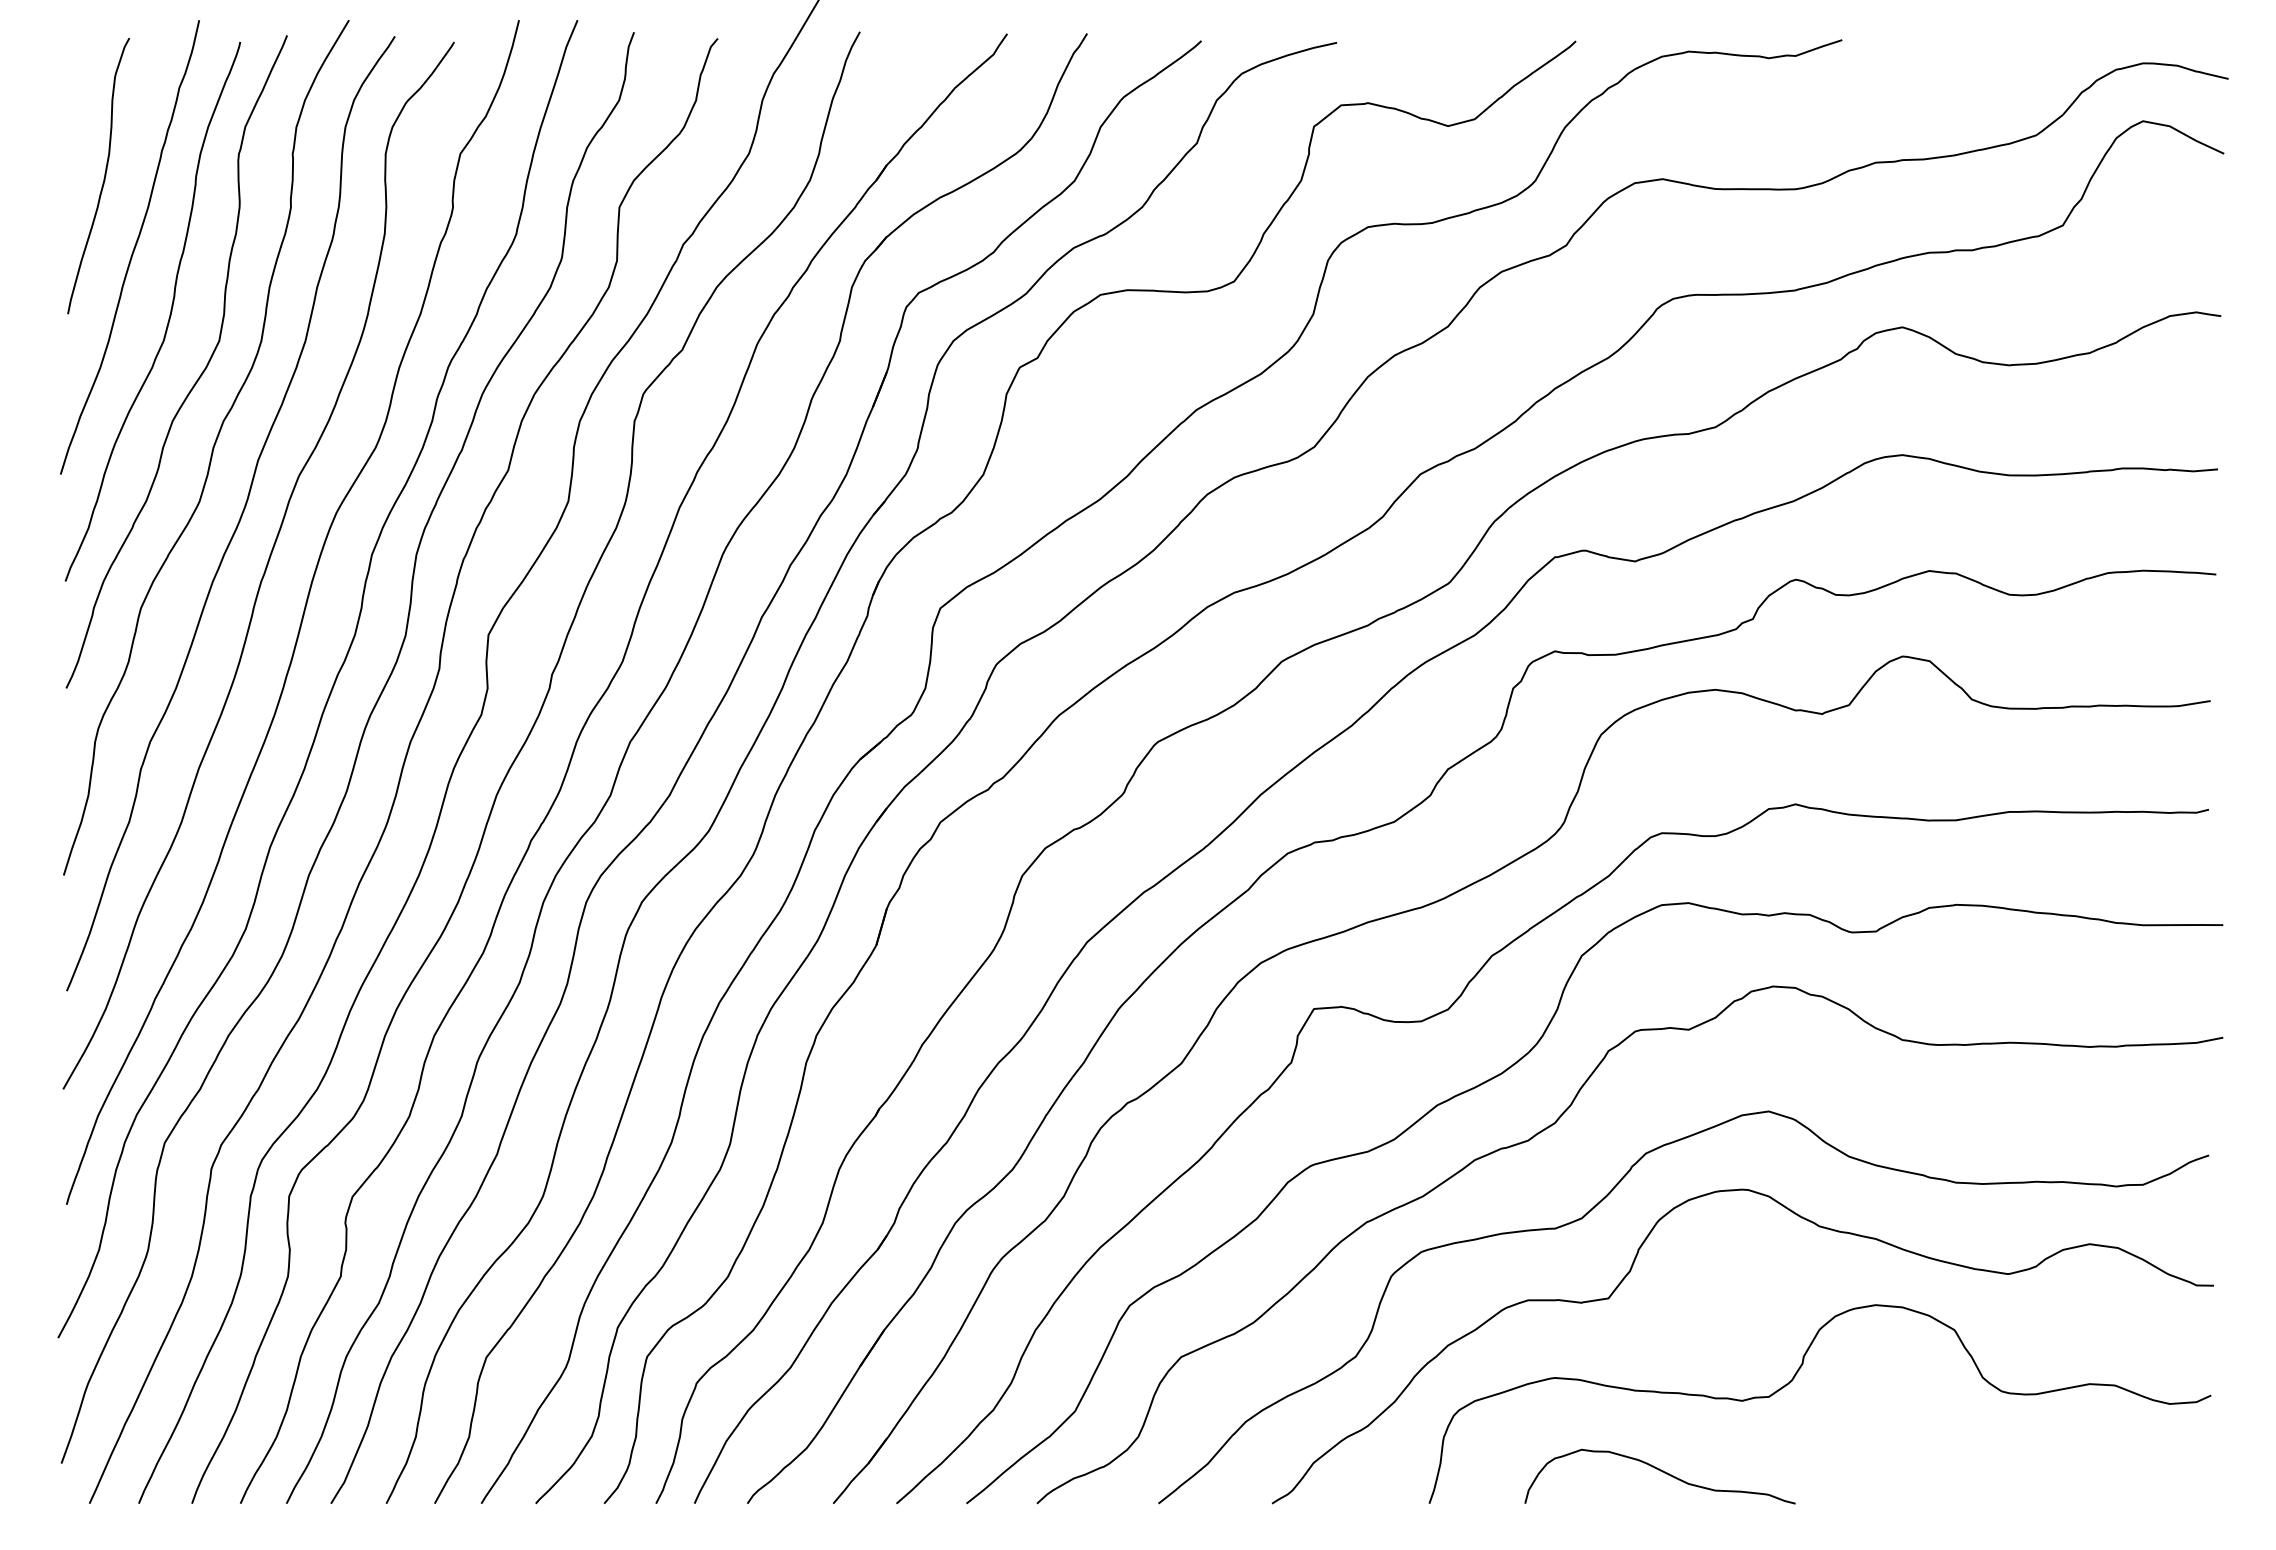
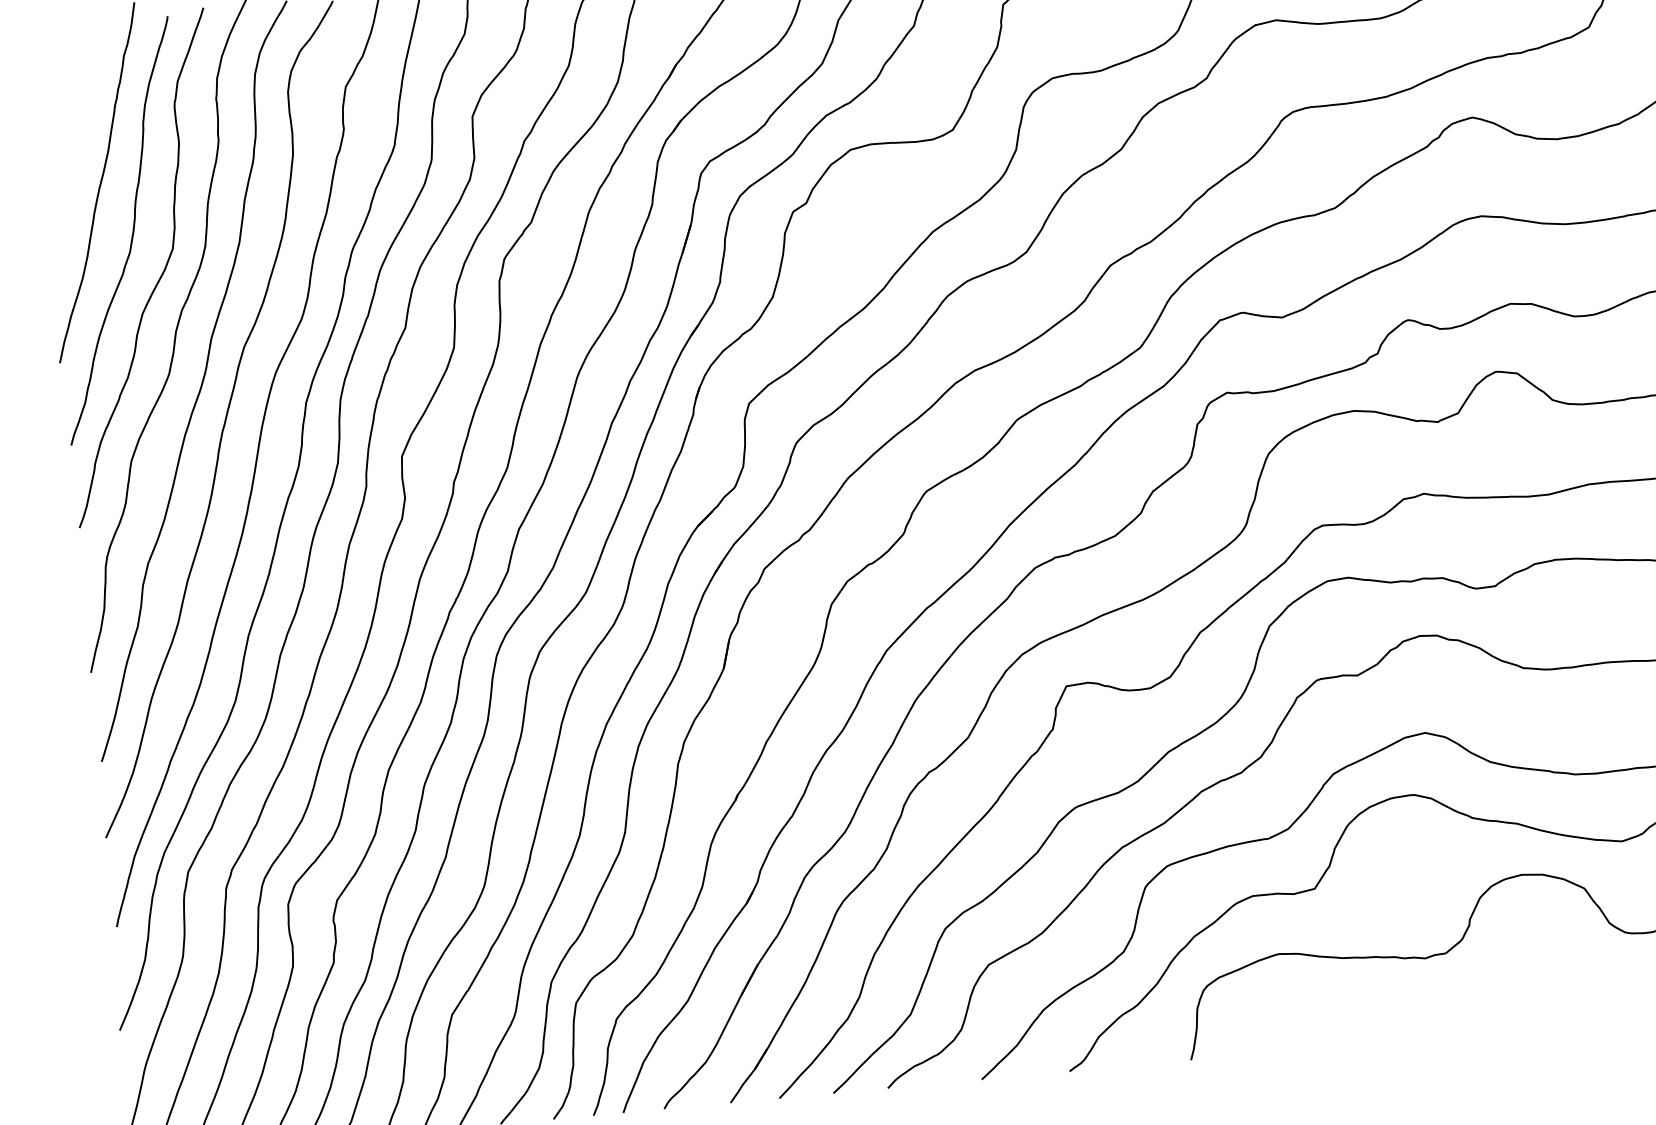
curve: (103, 178) -> (71, 131), removed
curve: (1662, 1472) -> (1368, 1019), removed

